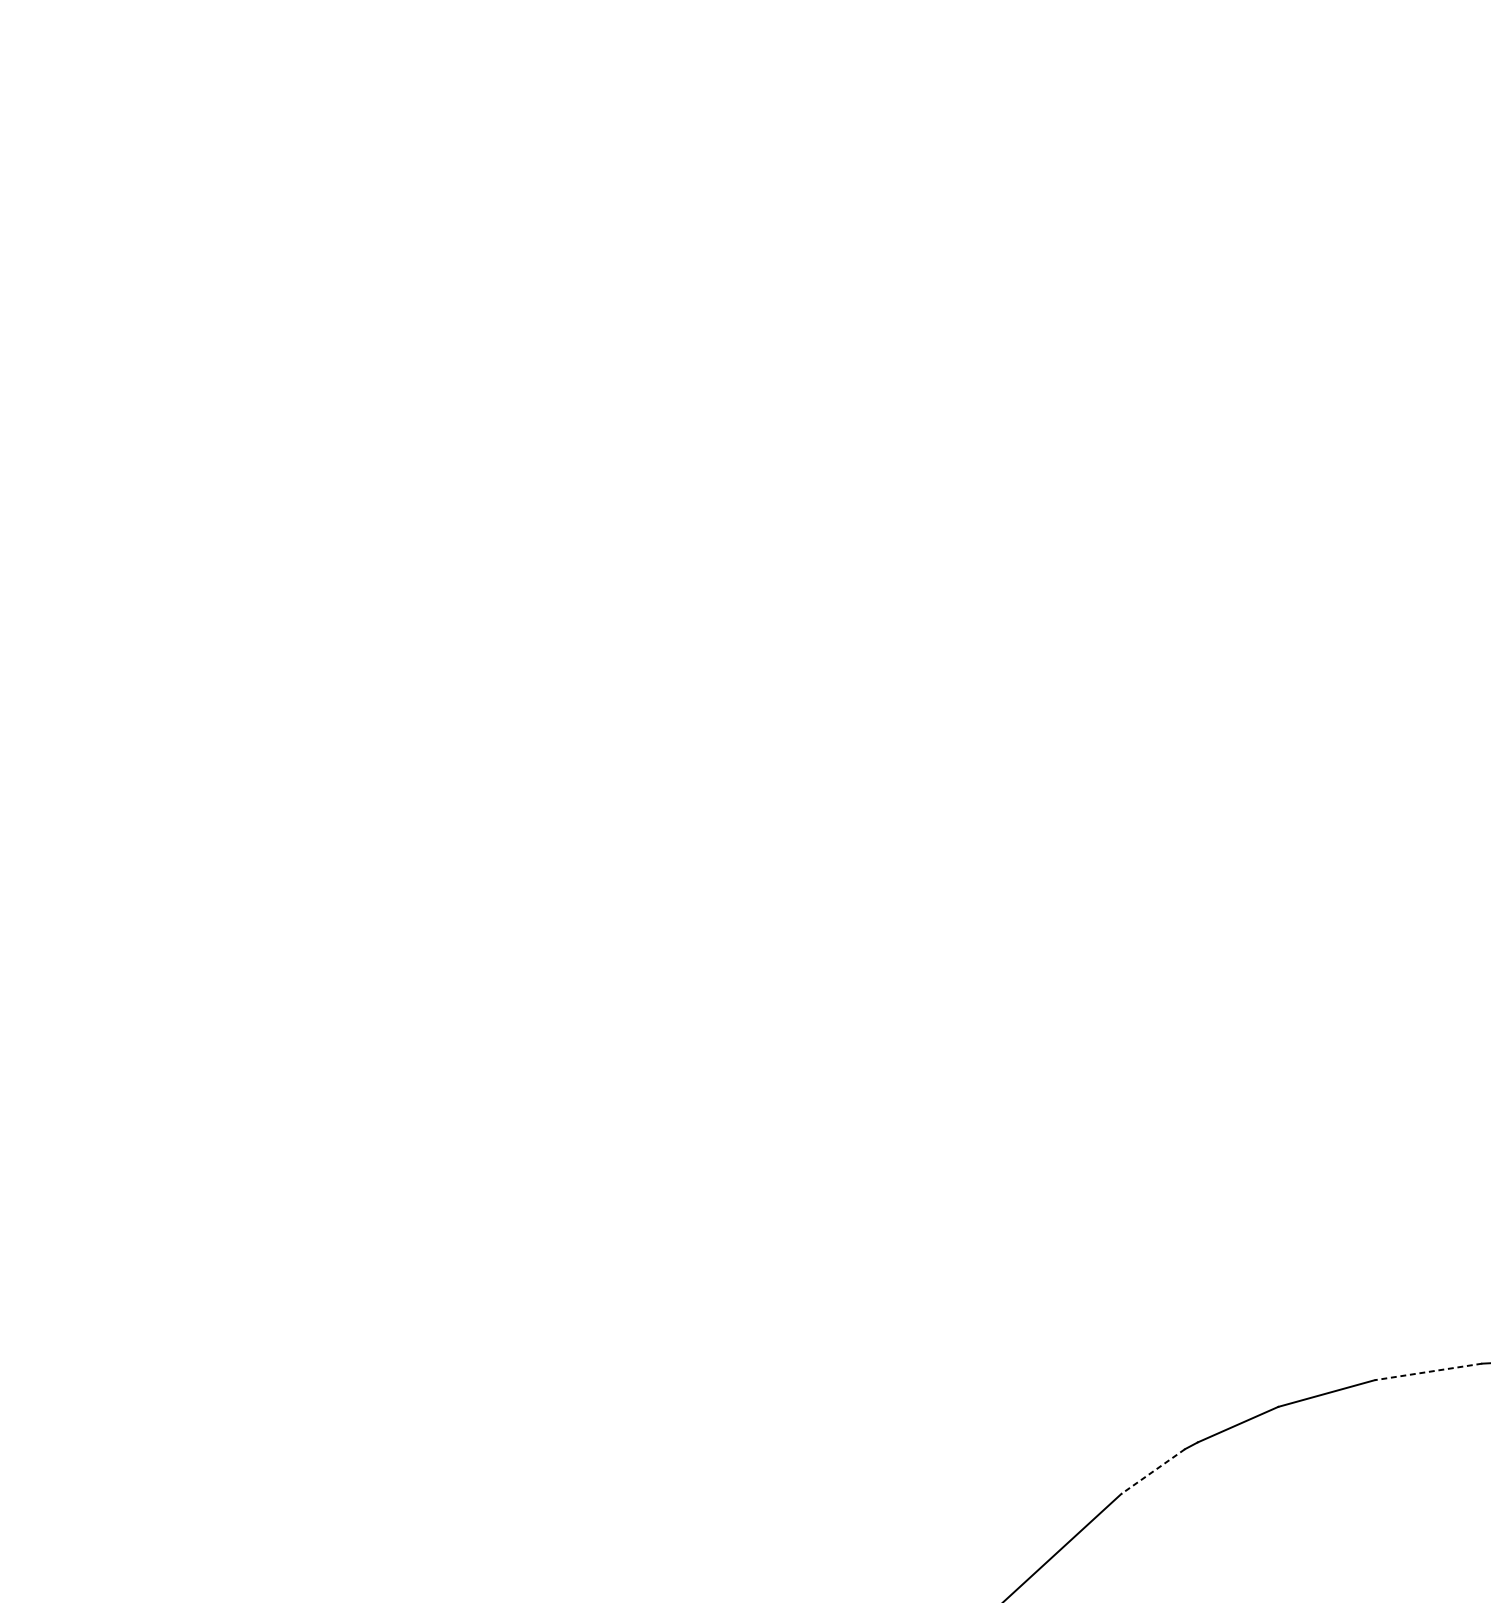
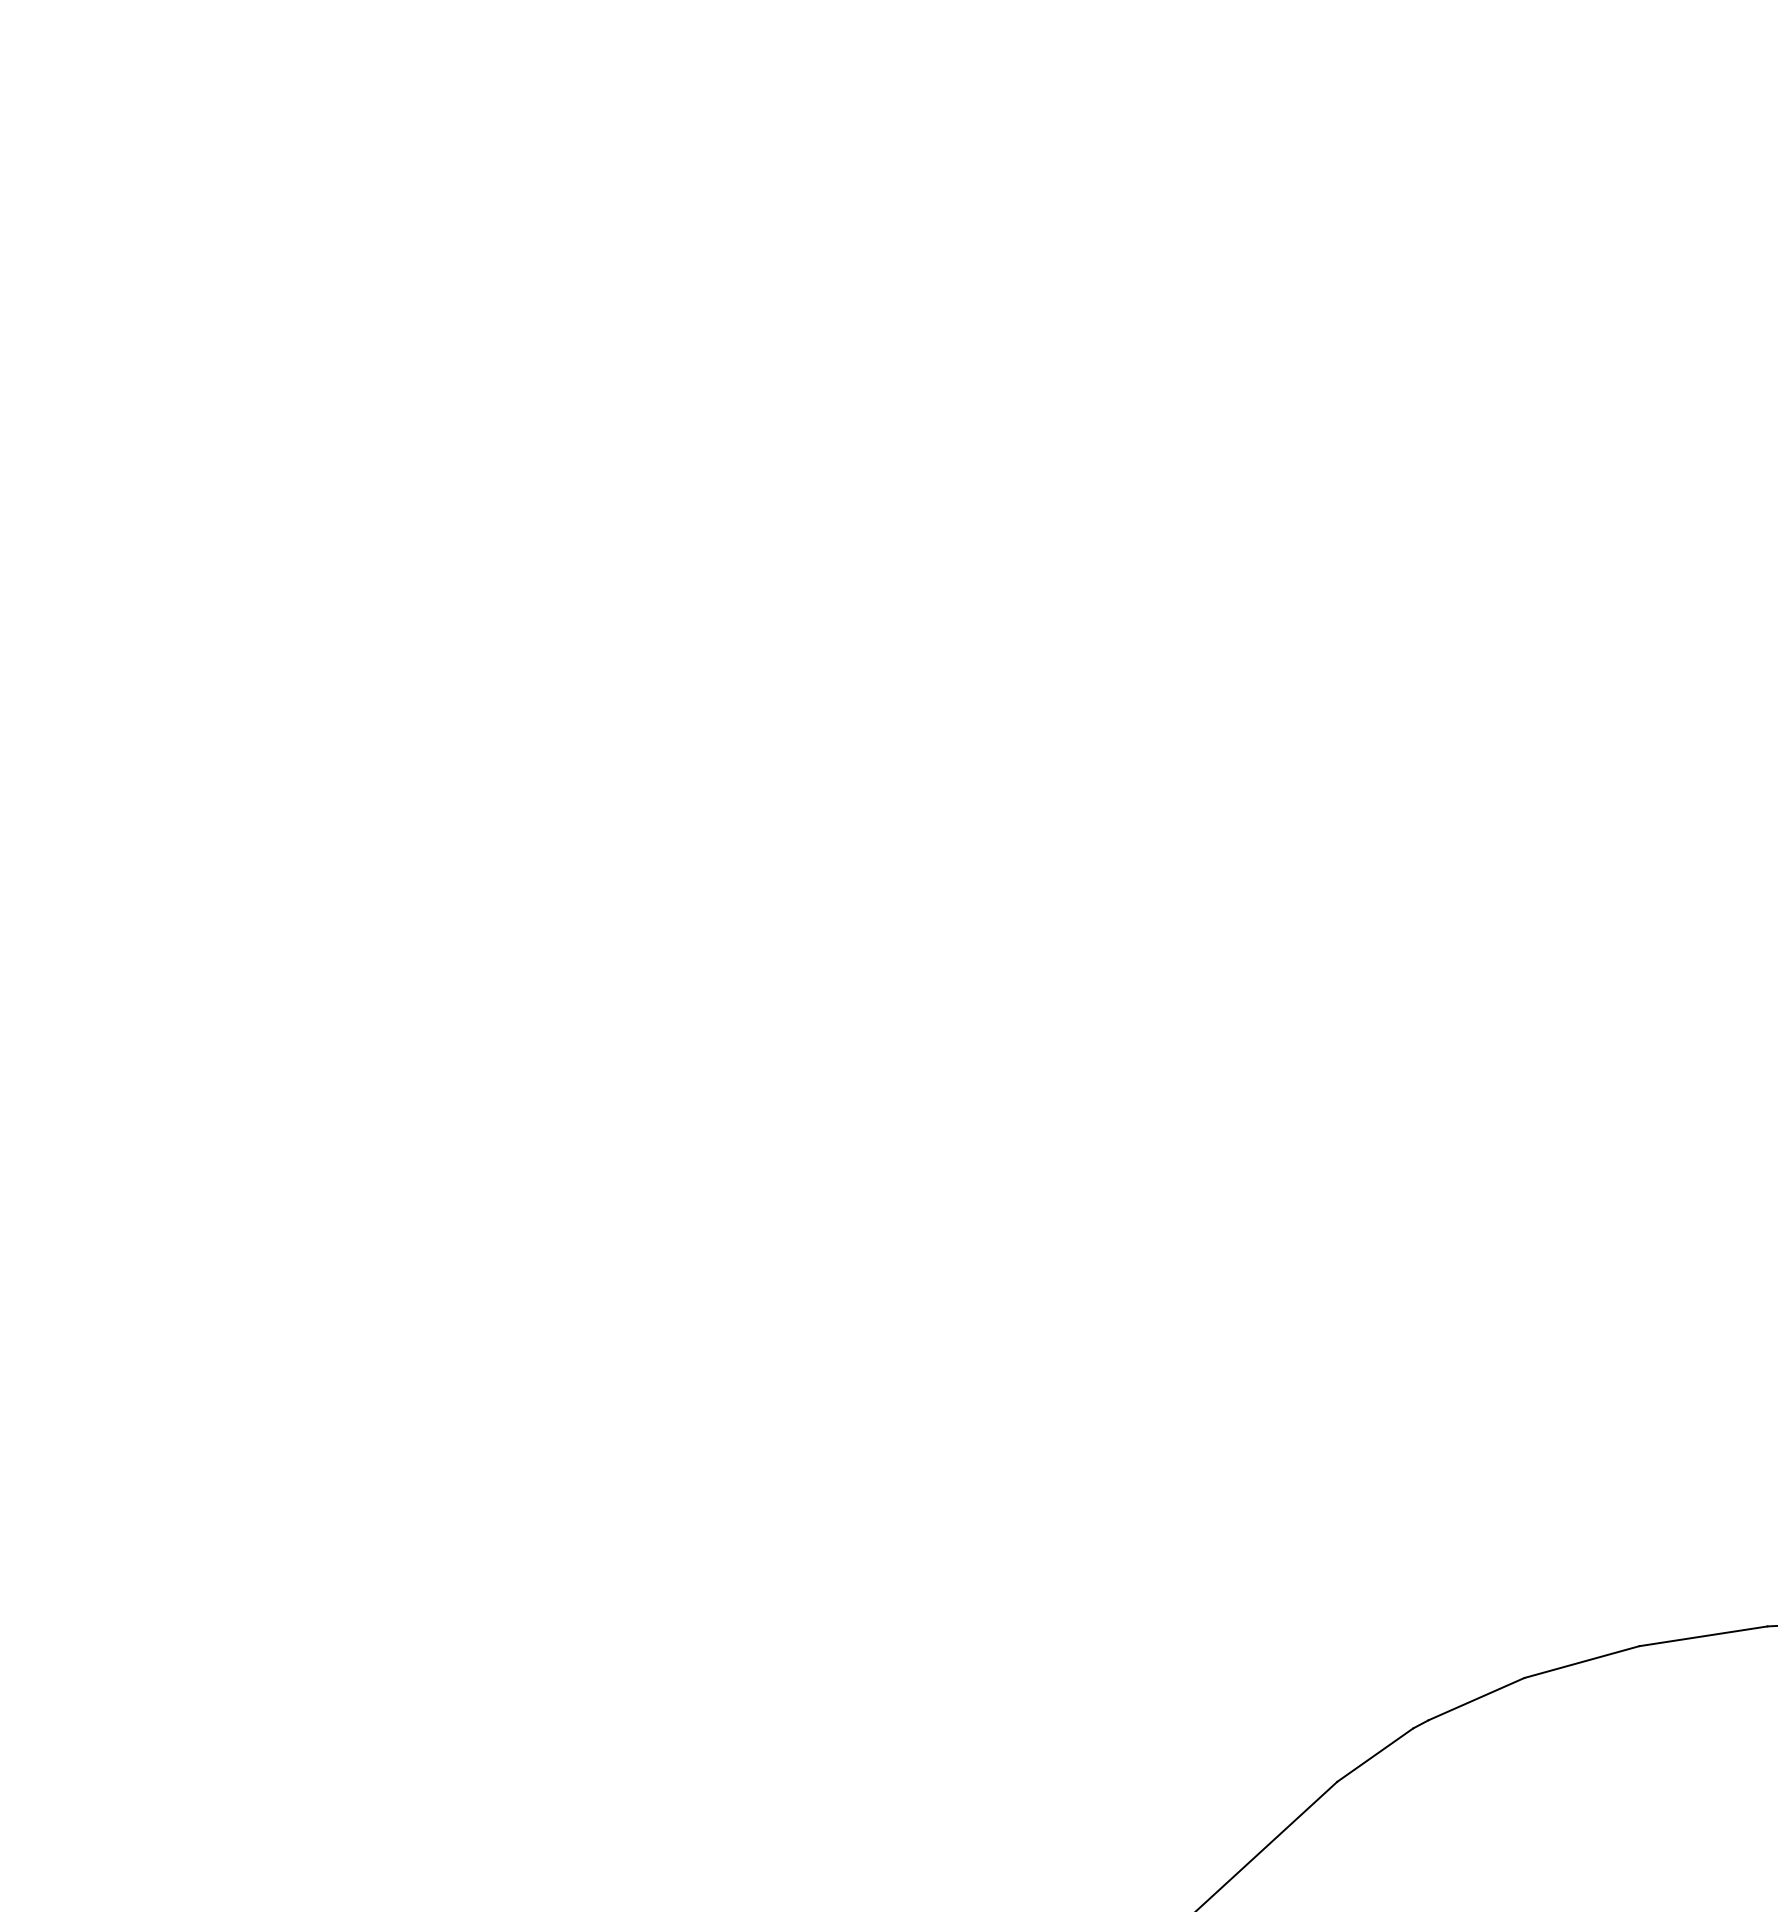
line: (1428, 1372) -> (1703, 1636), dashed -> solid
line: (1152, 1471) -> (1374, 1755), dashed -> solid

